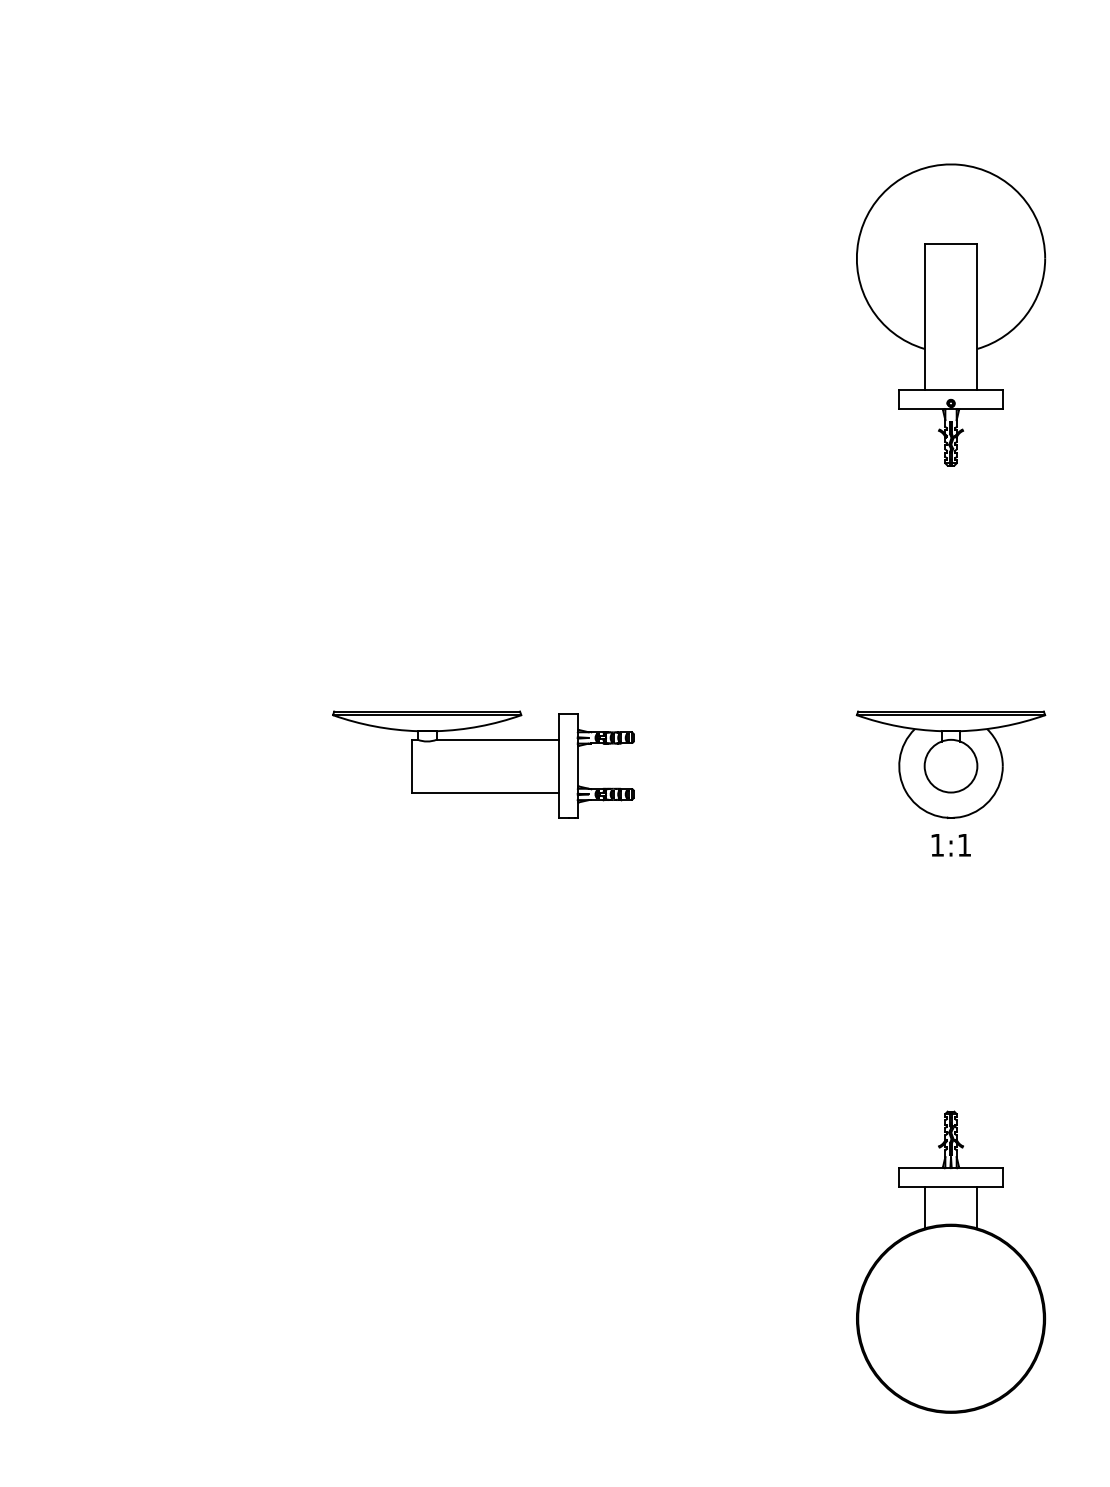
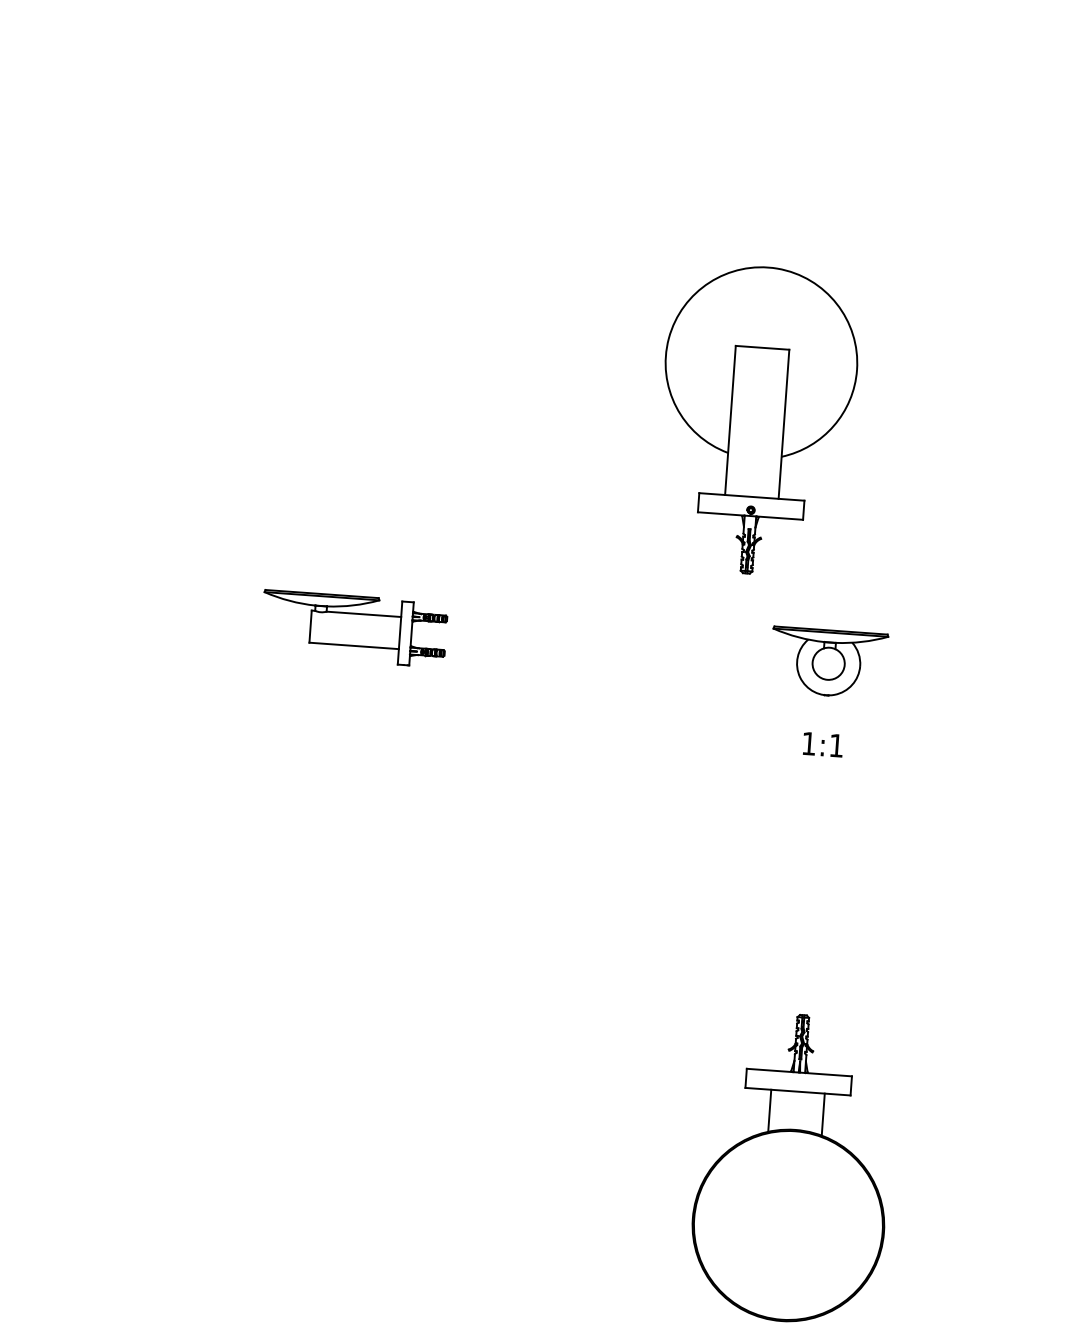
part: (951, 314) -> (757, 419), moved
part: (483, 764) -> (354, 628), size x0.6
part: (950, 764) -> (828, 662), size x0.6

